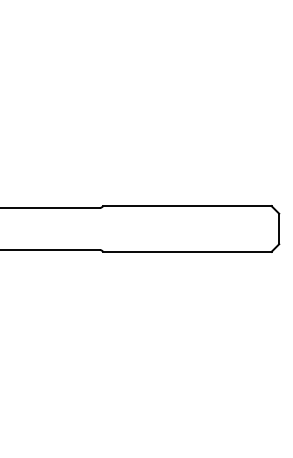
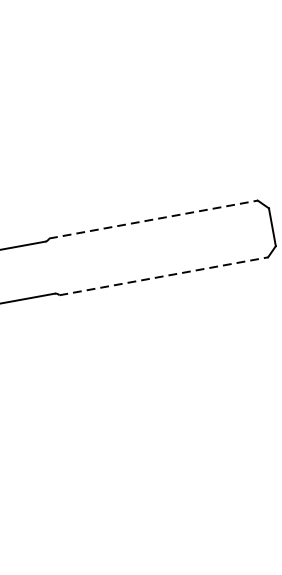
line: (187, 206) -> (153, 220), solid -> dashed
line: (187, 251) -> (163, 275), solid -> dashed

